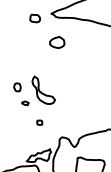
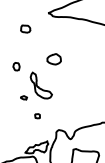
part: (34, 18) -> (25, 29), moved
part: (57, 42) -> (54, 59), moved
part: (17, 87) -> (16, 66), moved

